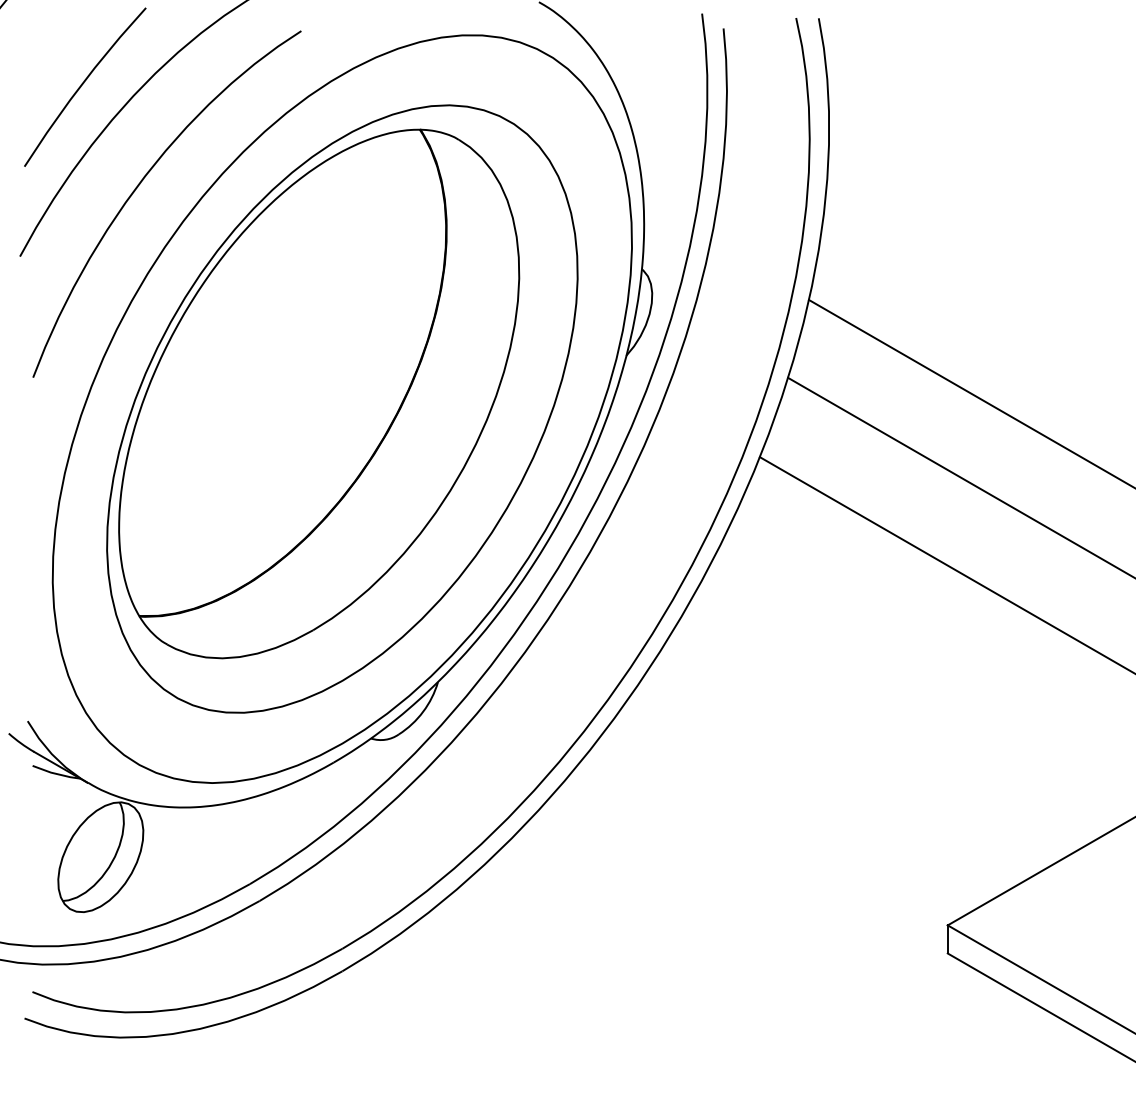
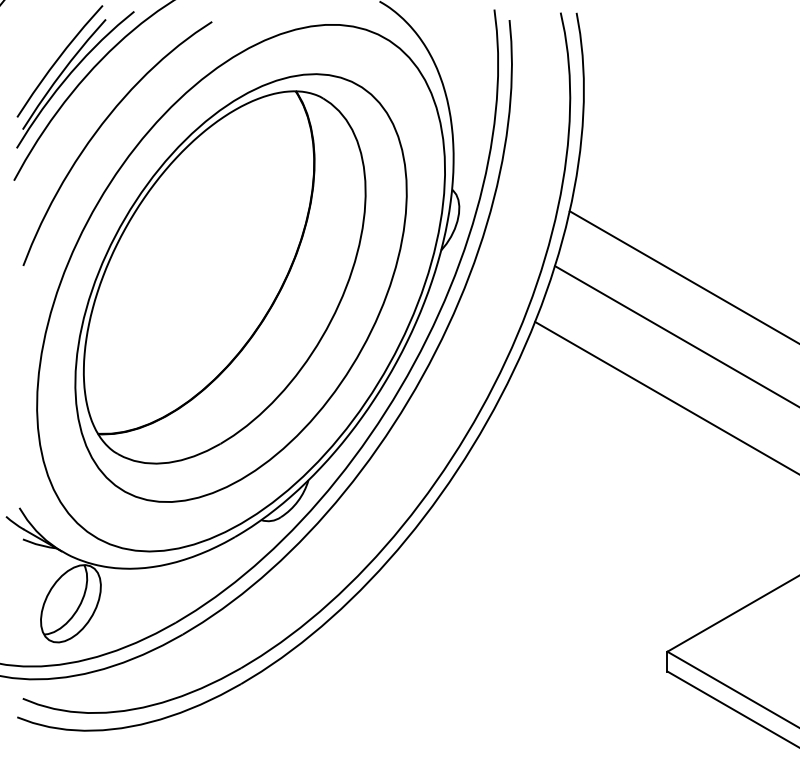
part: (100, 107) -> (70, 75), added

